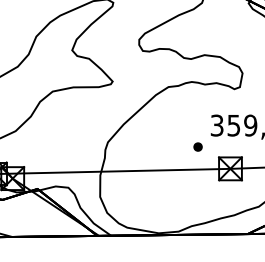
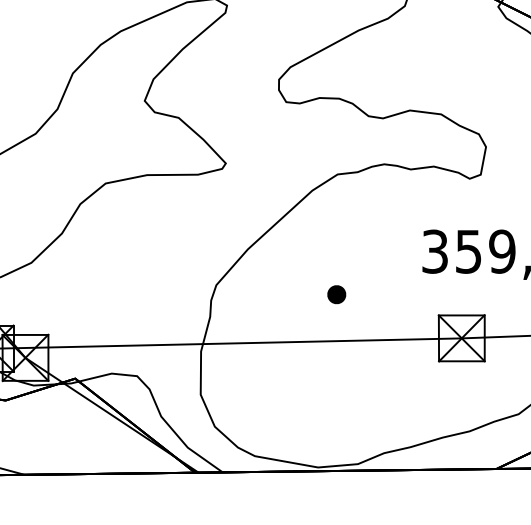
part: (197, 146) -> (335, 293), moved

